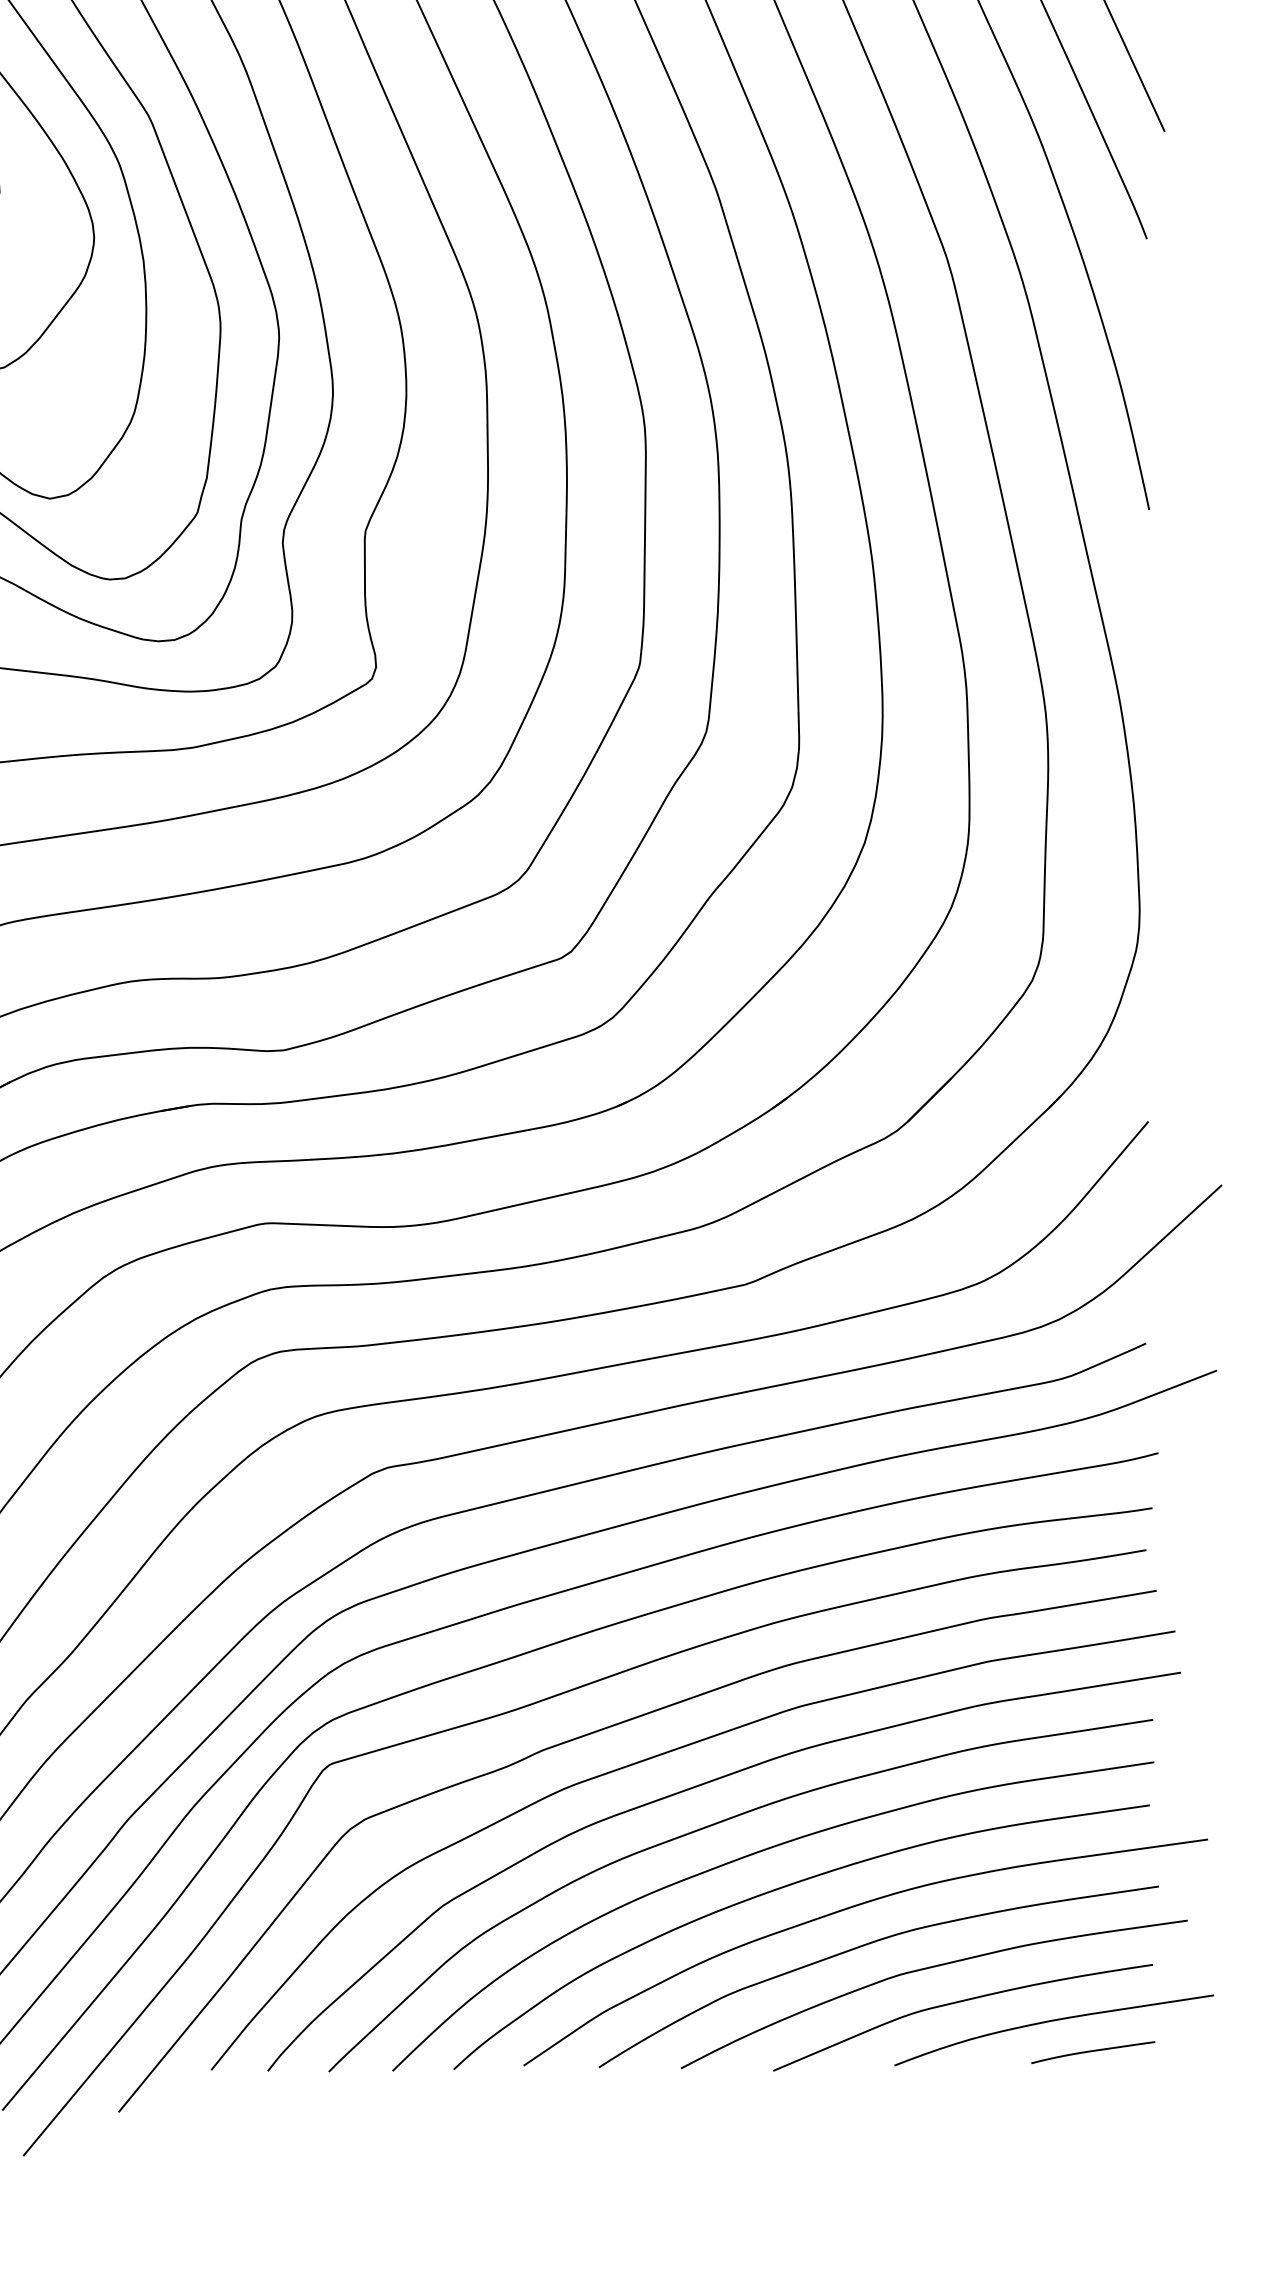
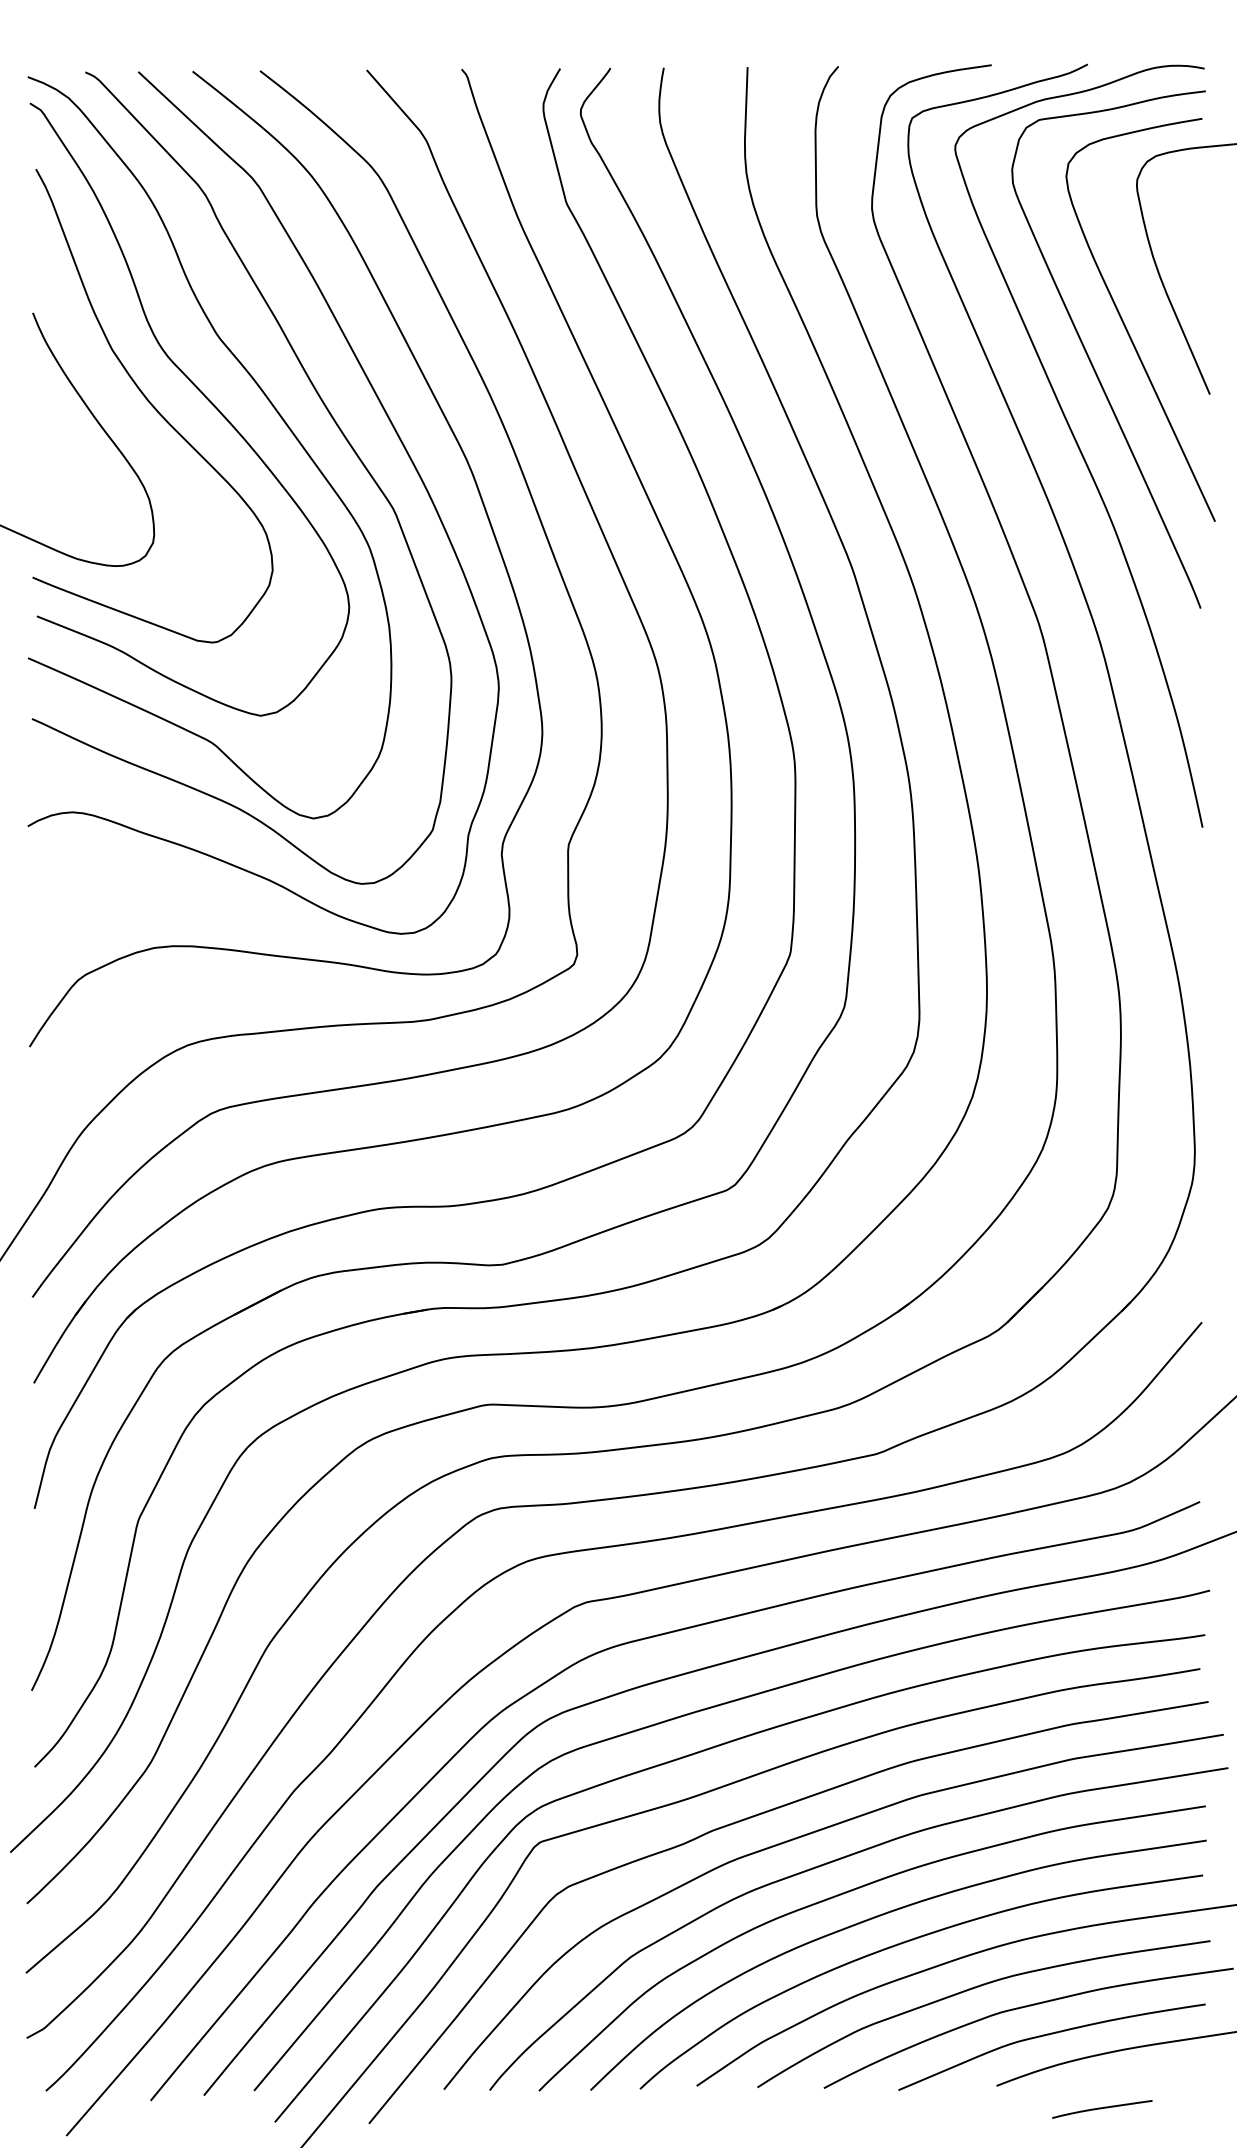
curve: (1093, 2051) -> (1102, 2108), moved

